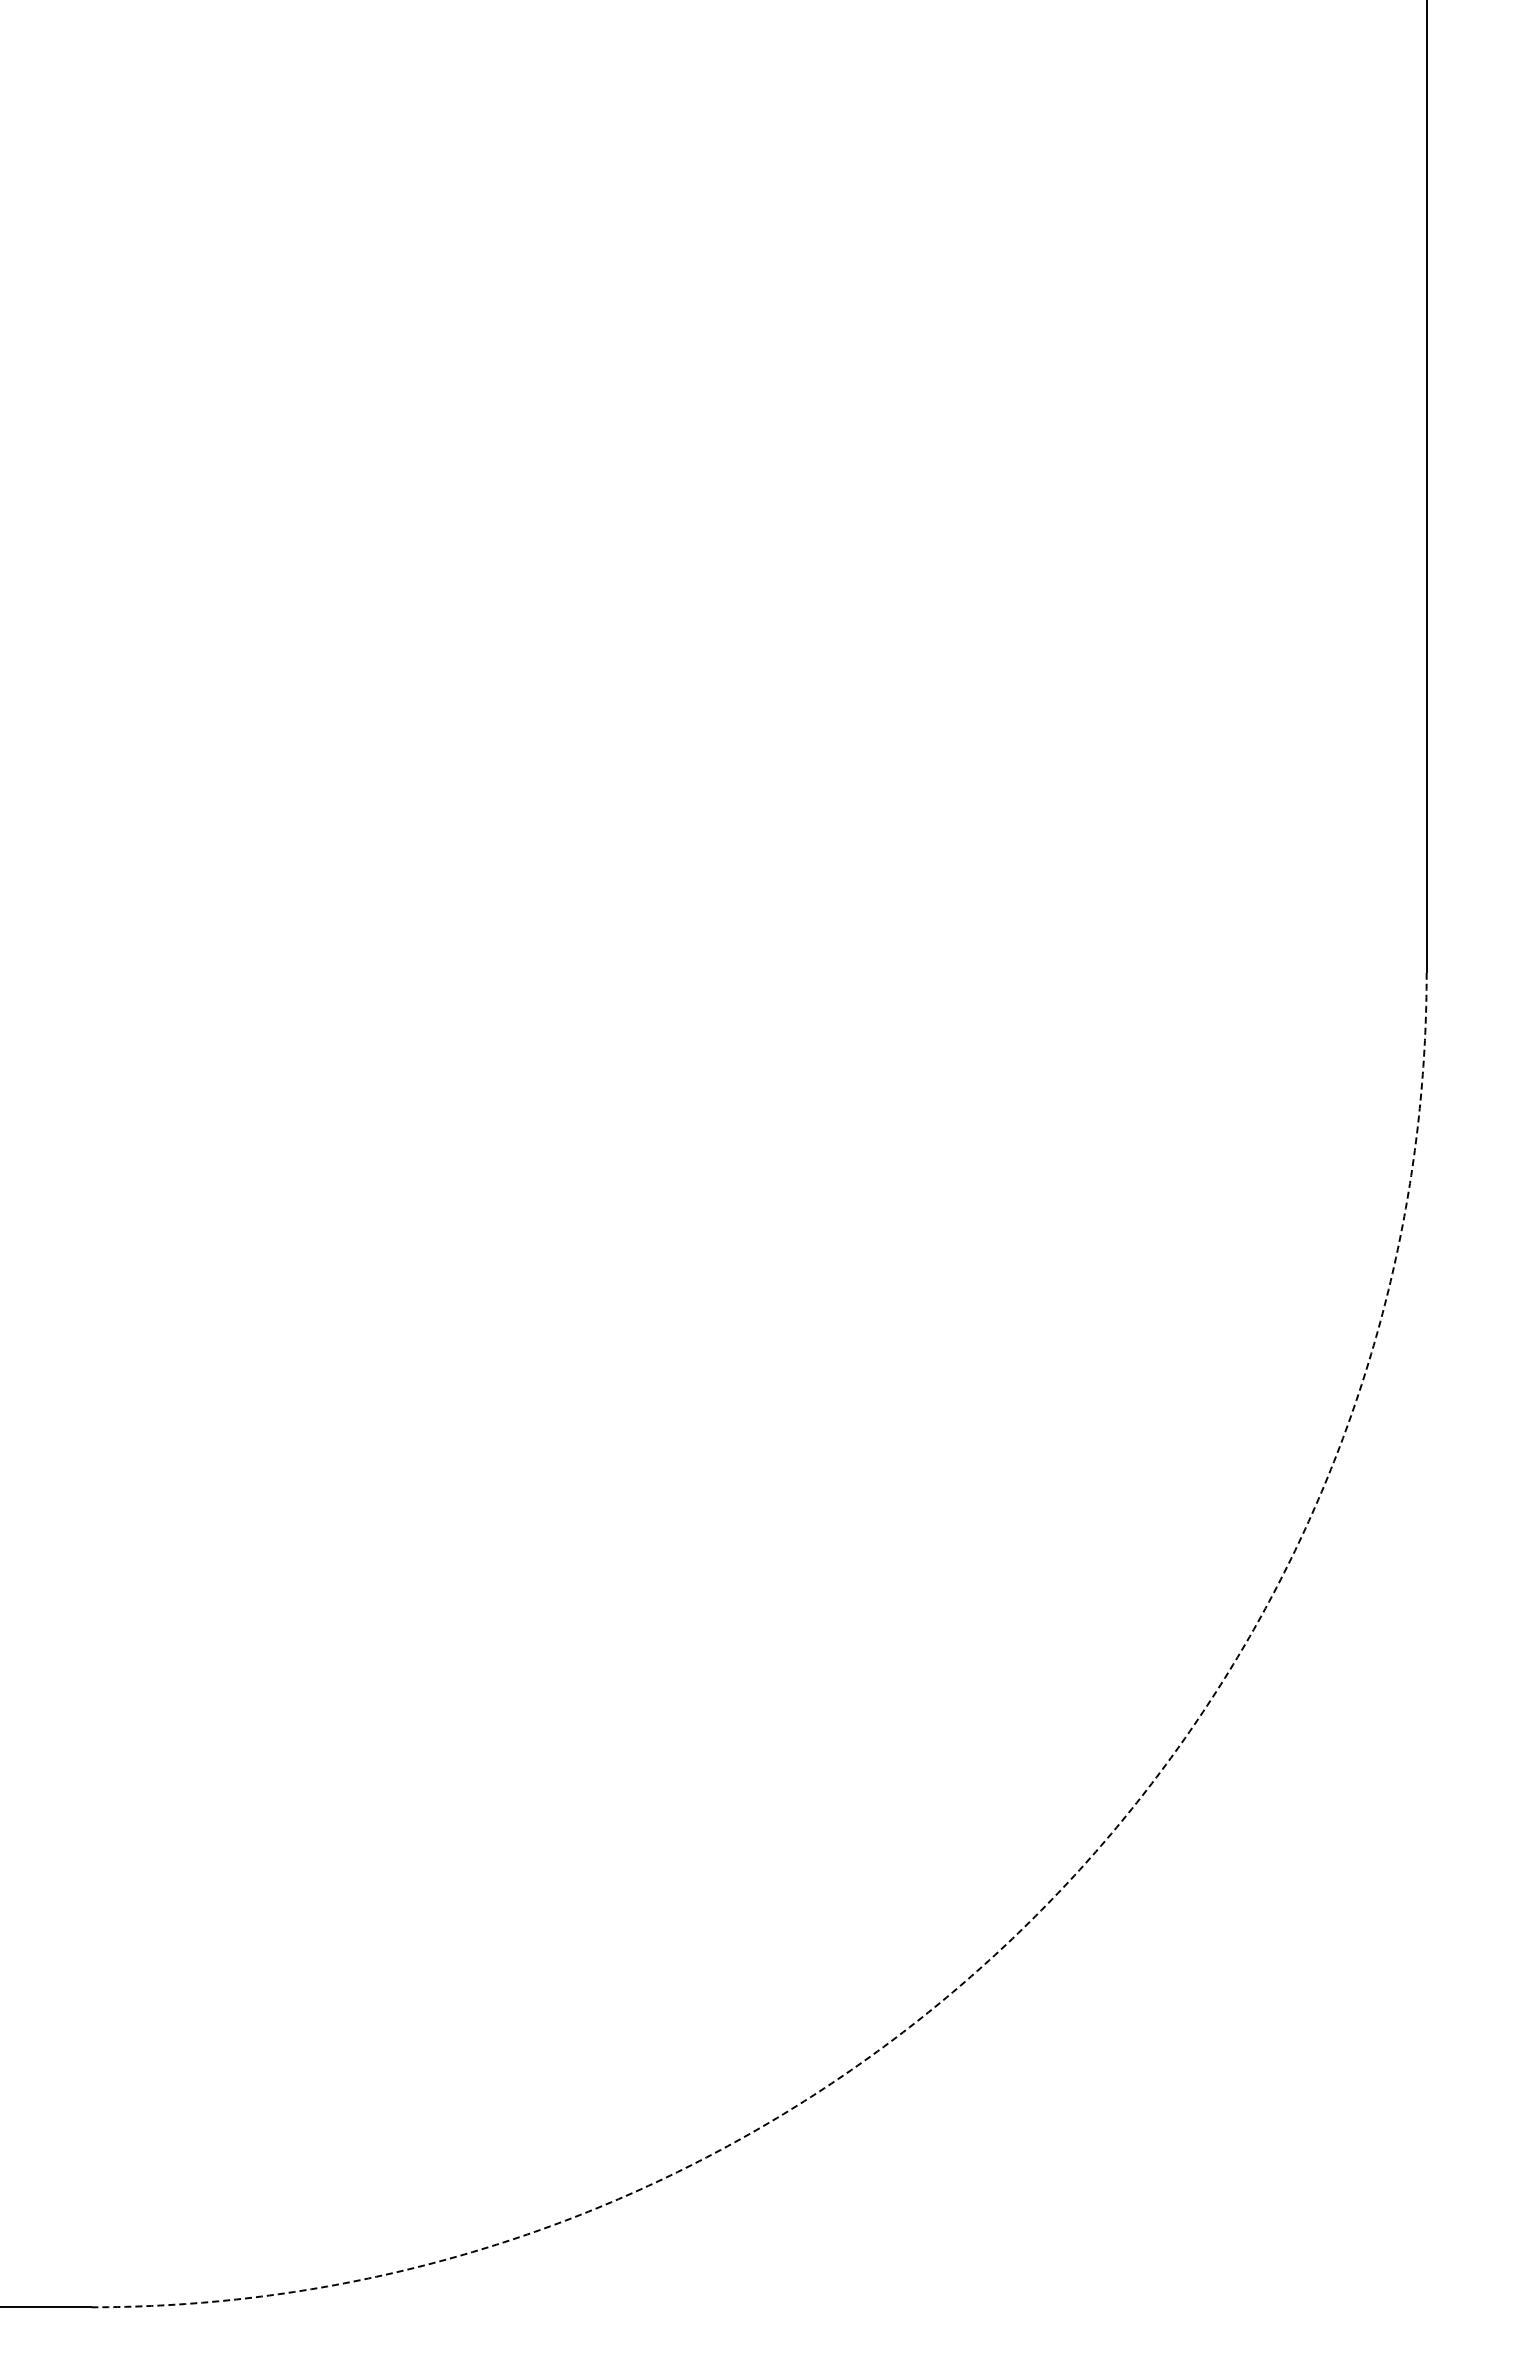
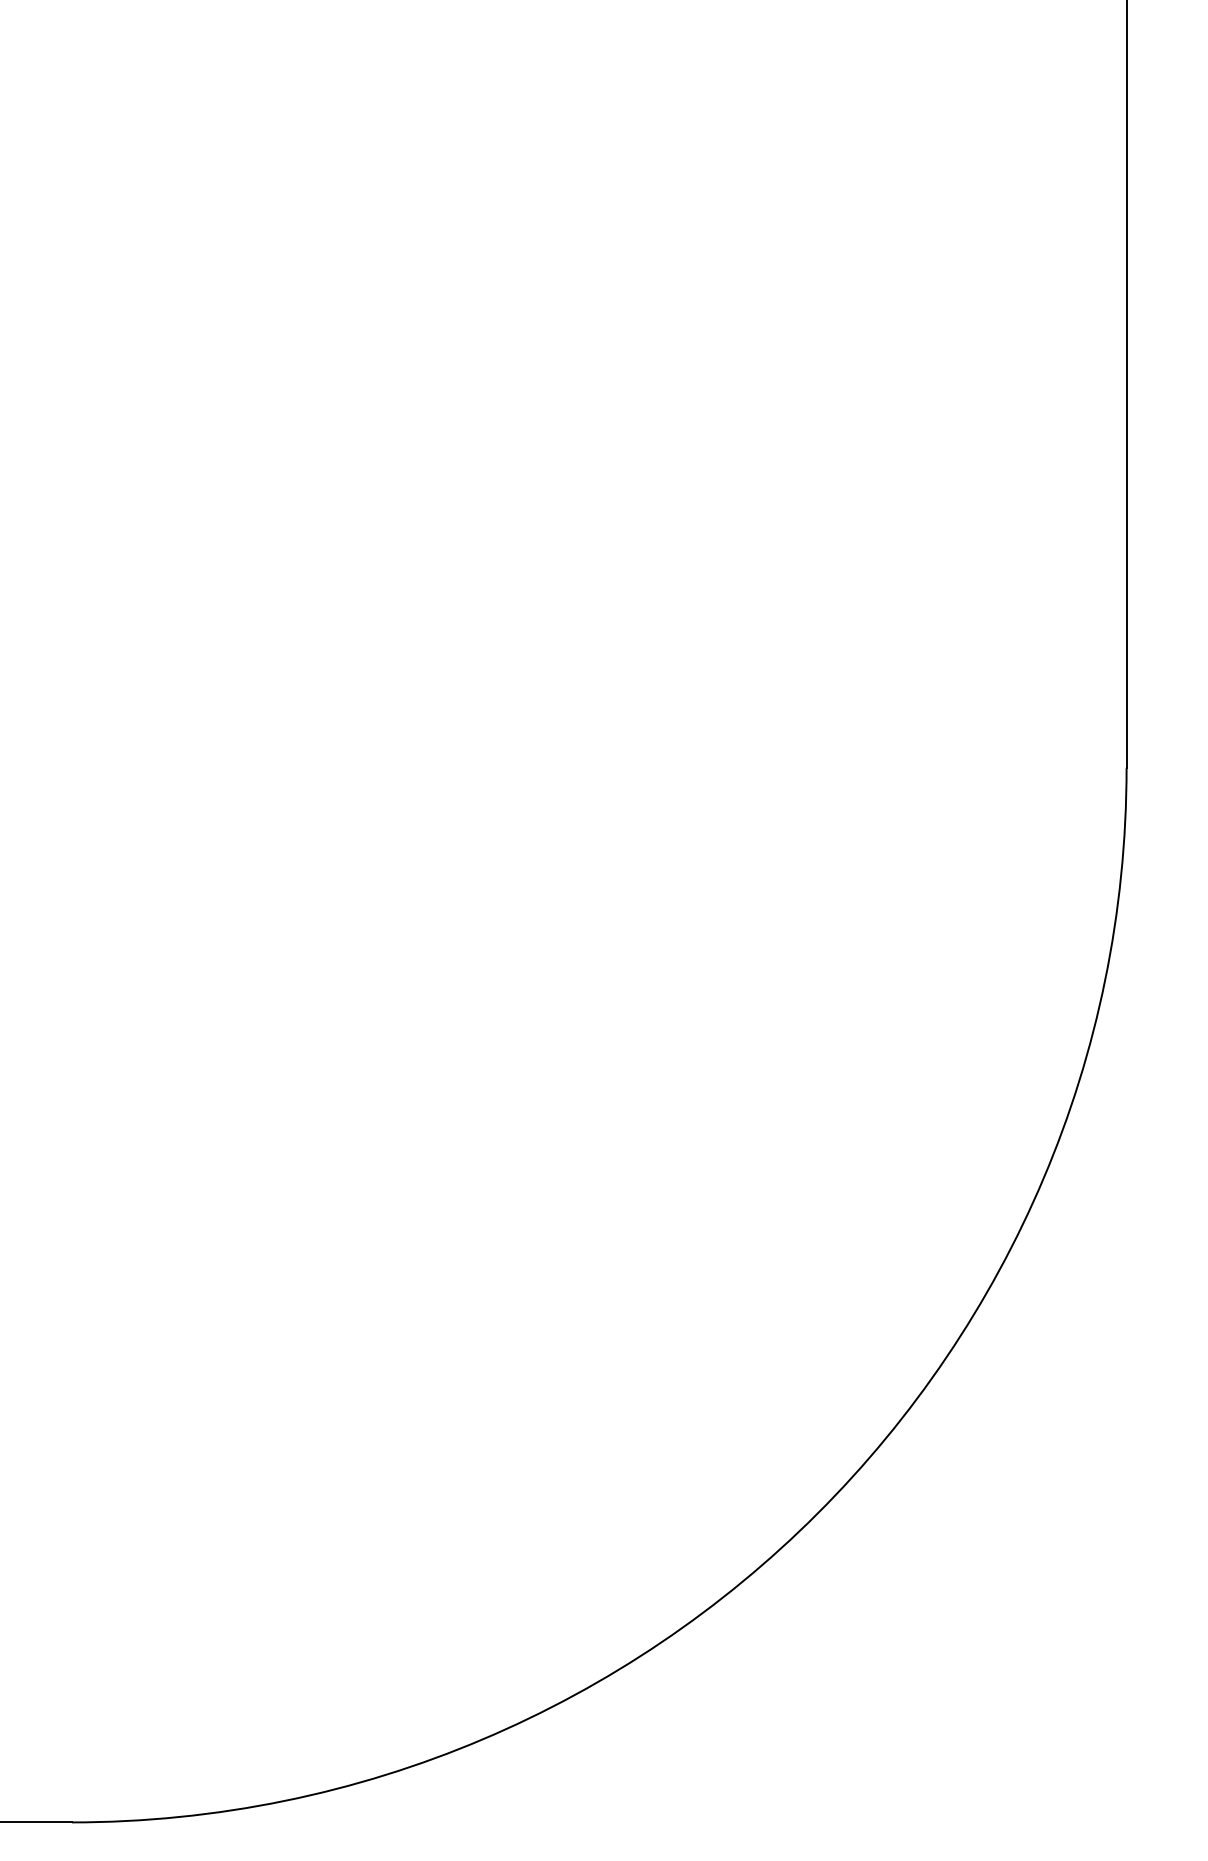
arc: (1035, 1916) -> (817, 1513), dashed -> solid

